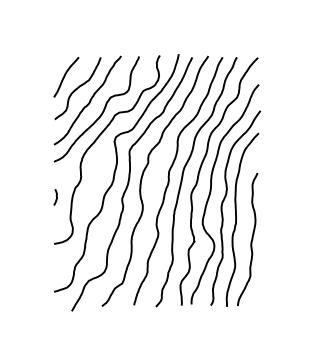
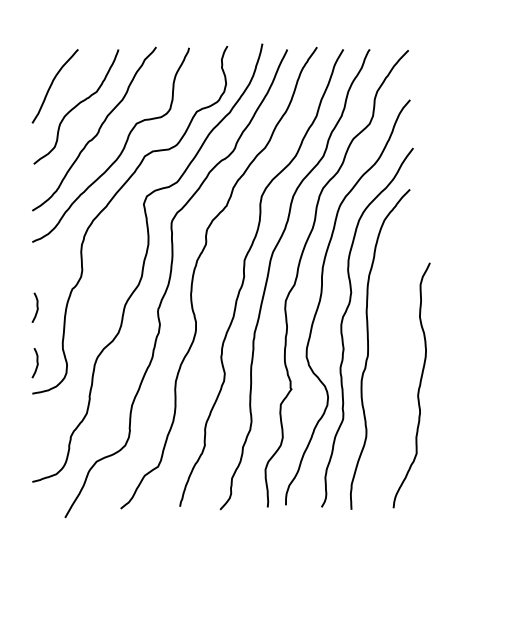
curve: (55, 226) -> (34, 361), added
curve: (250, 241) -> (416, 389), moved

